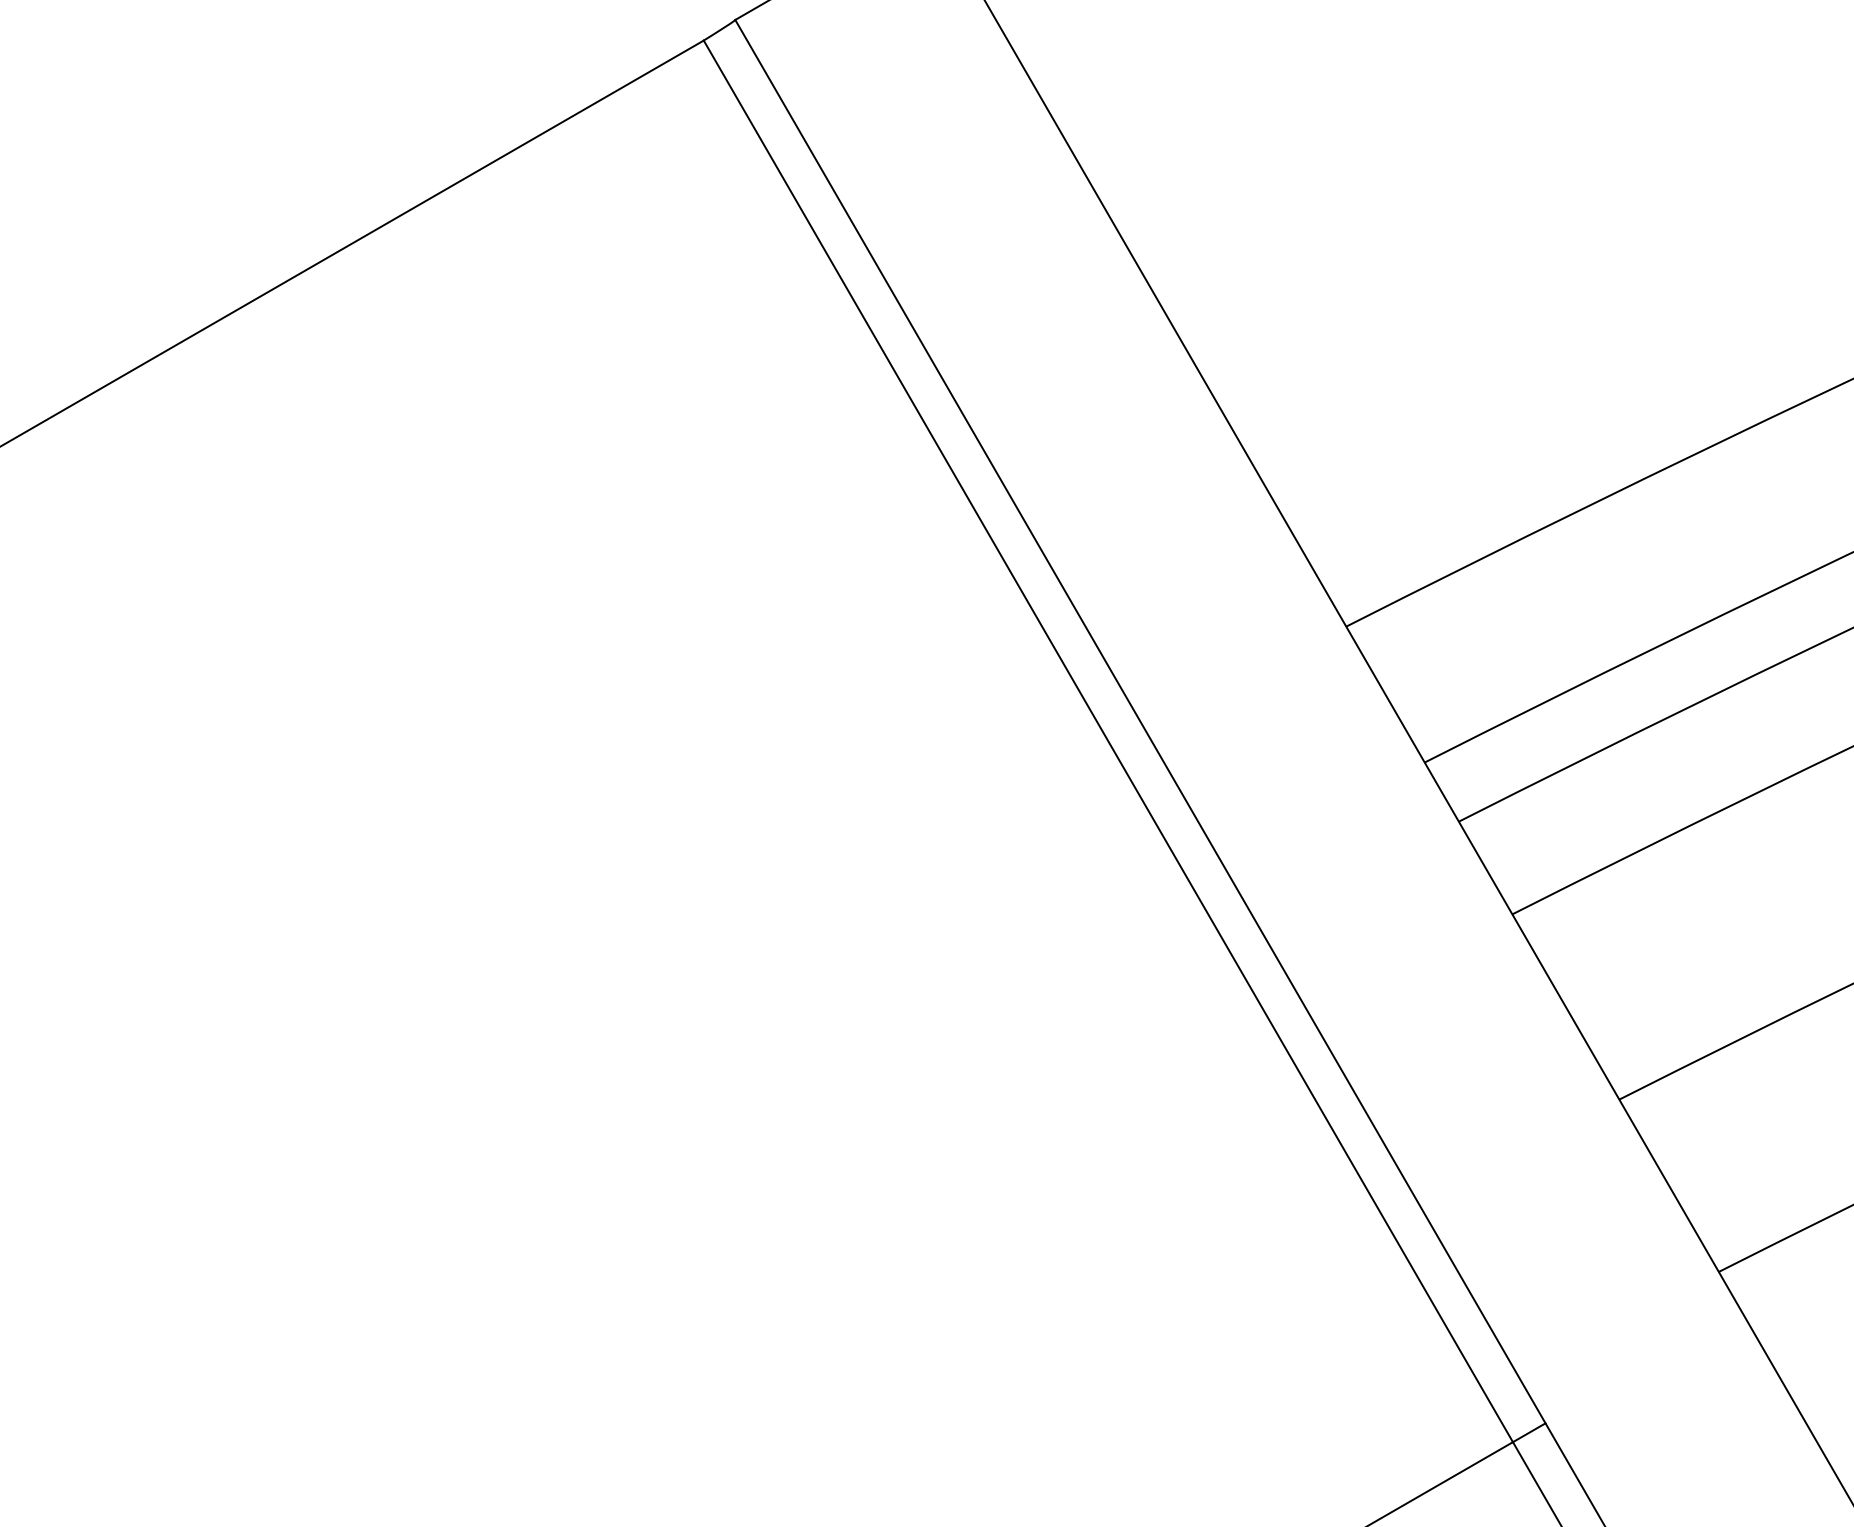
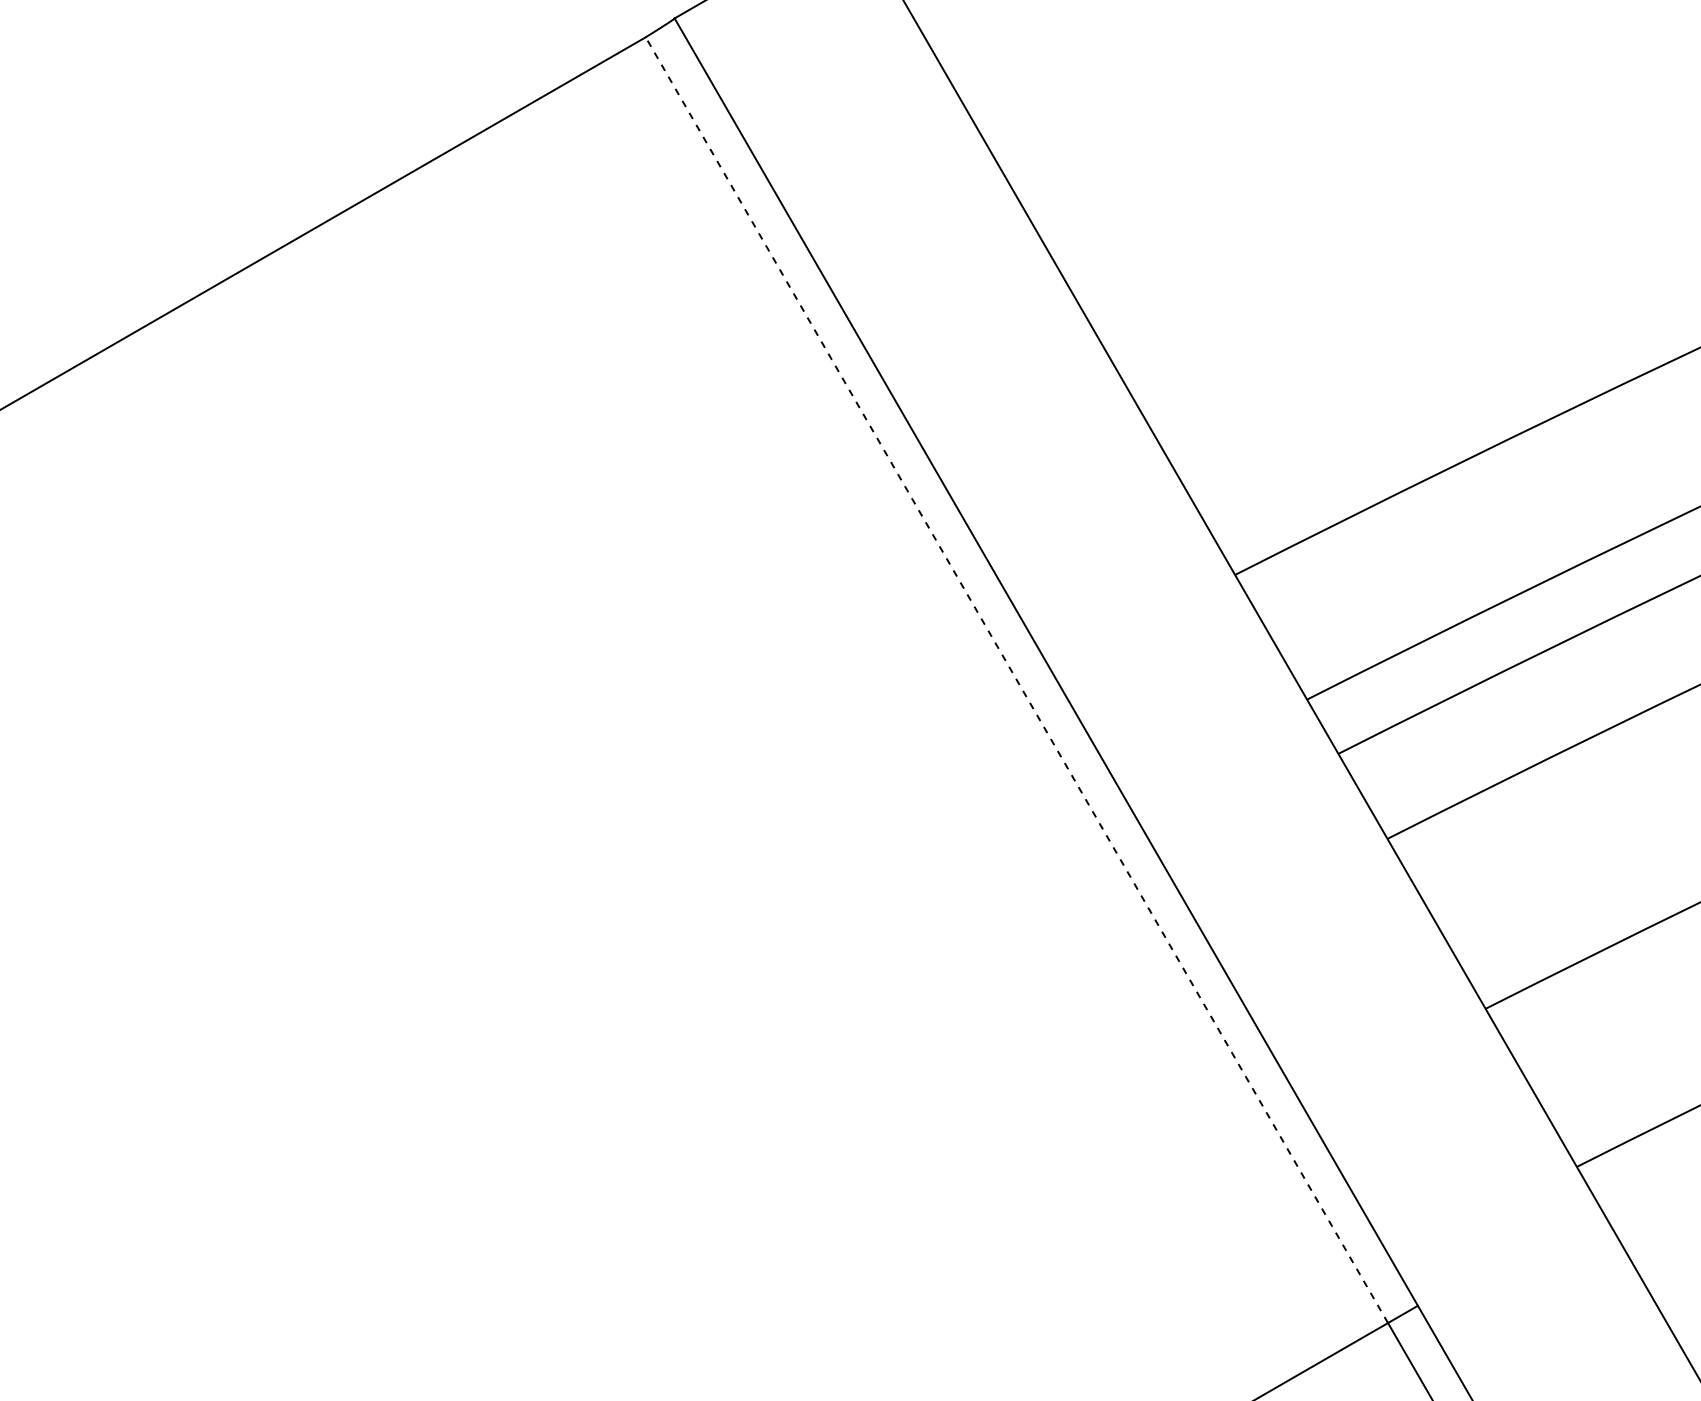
line: (1107, 740) -> (1016, 679), solid -> dashed

